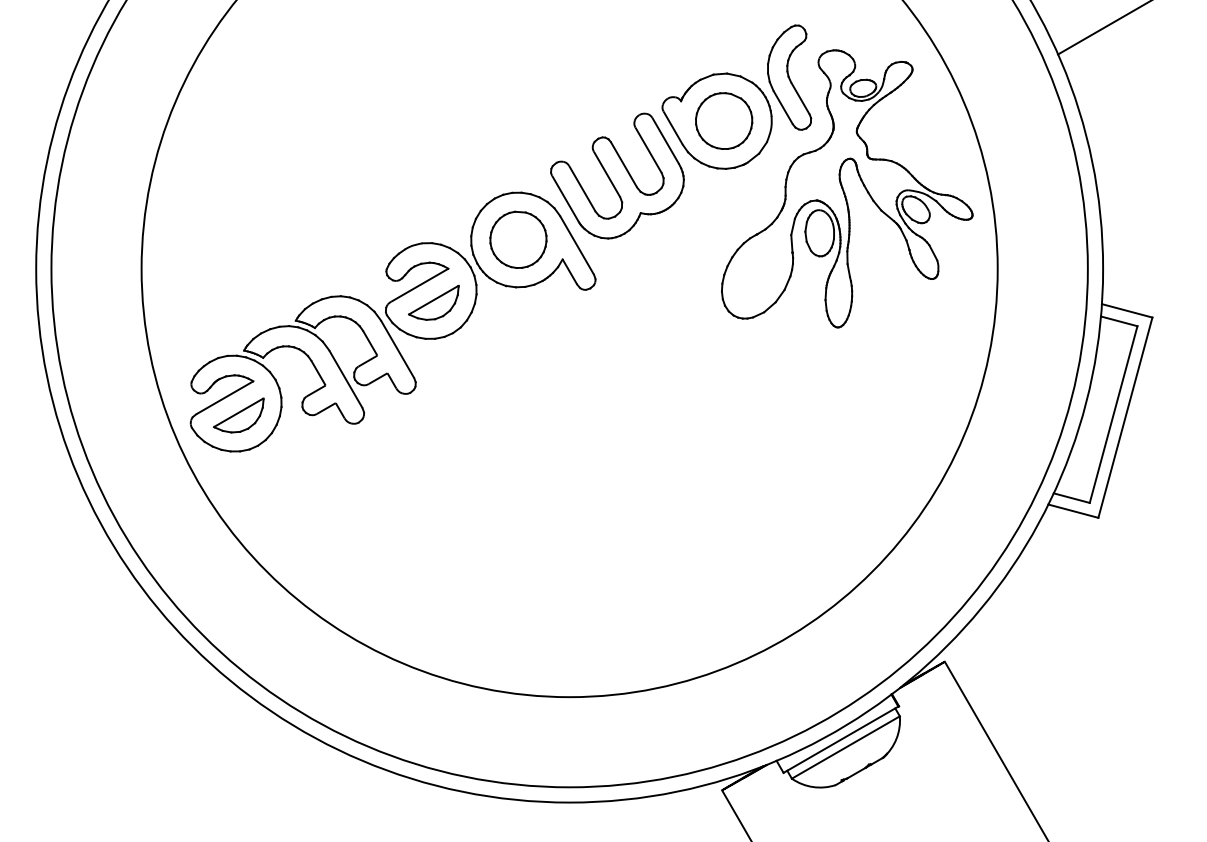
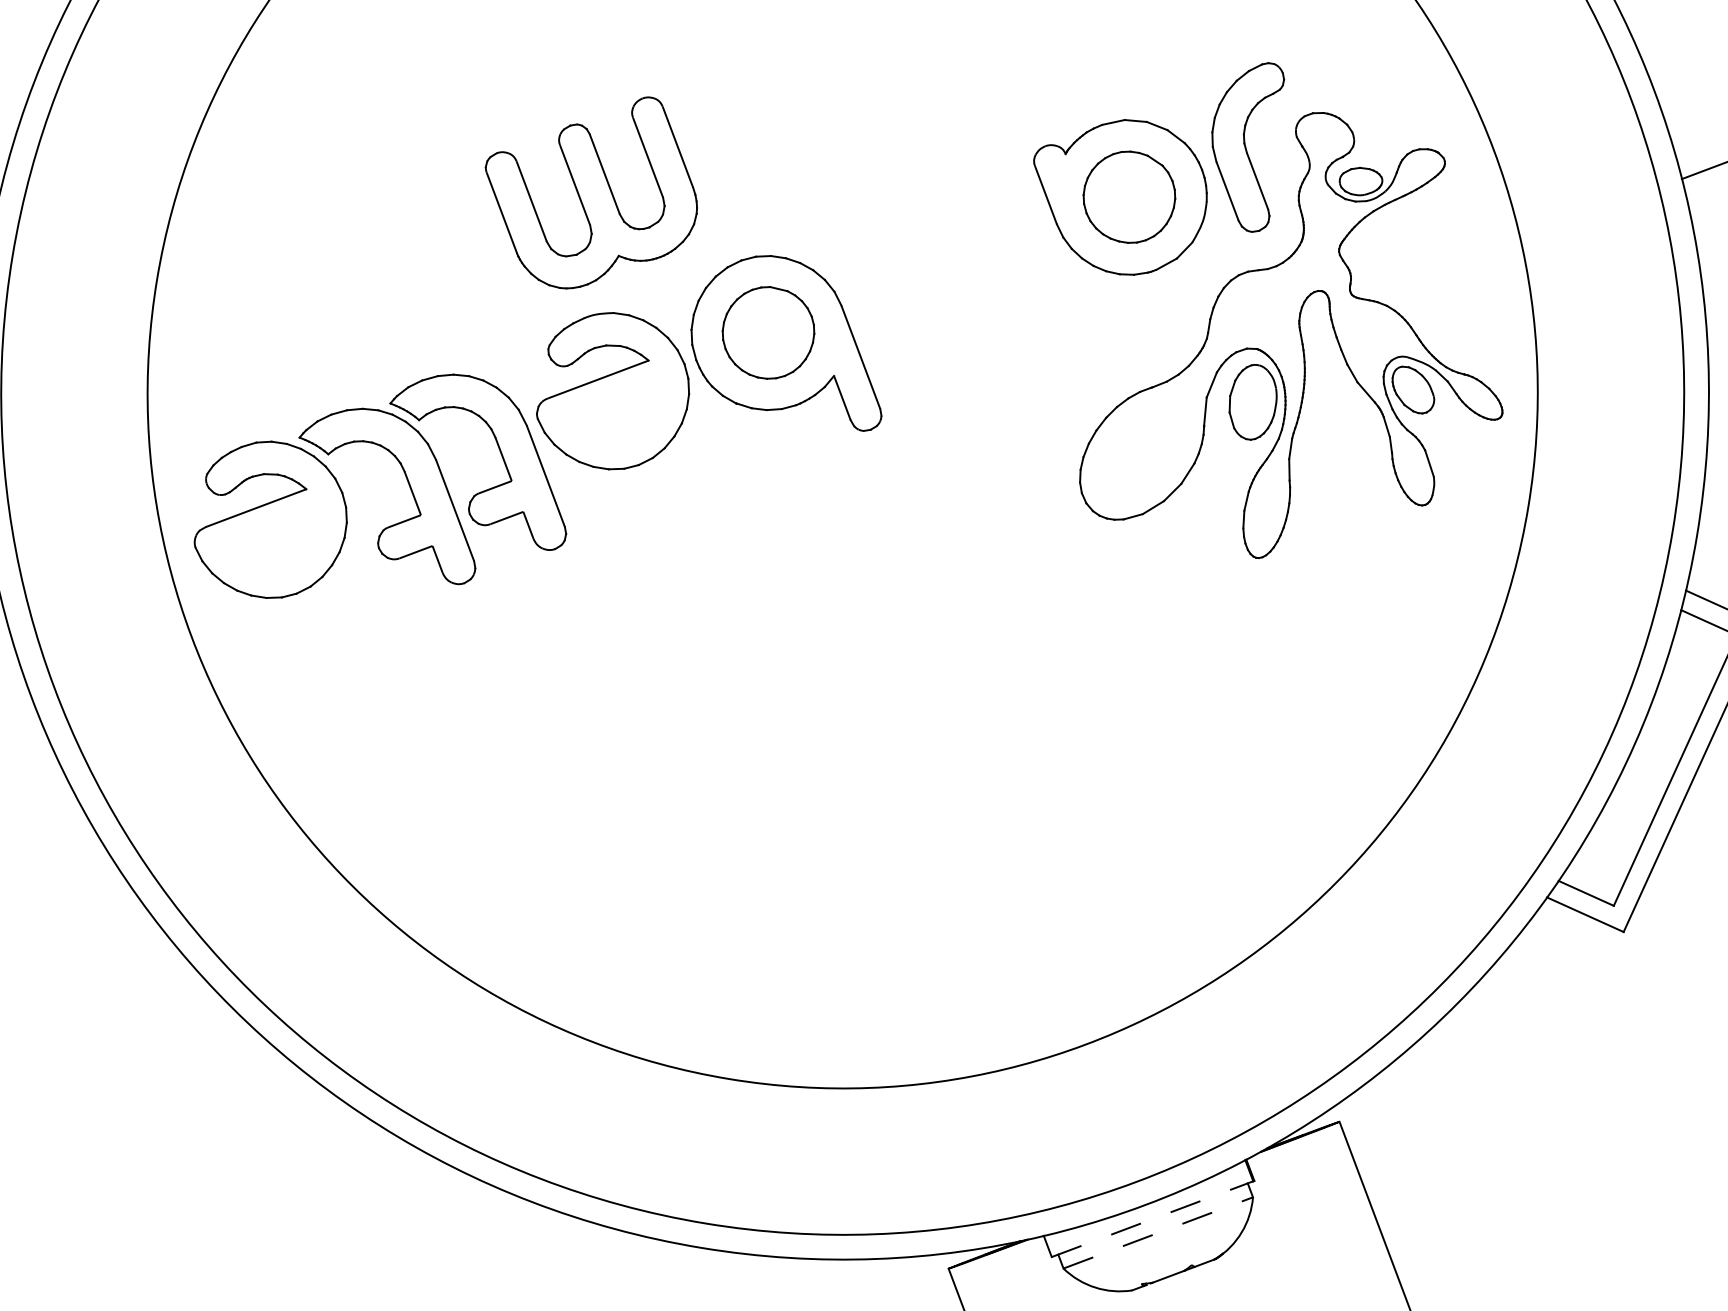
part: (617, 175) -> (591, 189), moved
part: (433, 302) -> (615, 410), removed
part: (238, 415) -> (273, 540), removed
line: (841, 739) -> (1153, 1218), solid -> dashed
line: (846, 747) -> (1159, 1233), solid -> dashed

